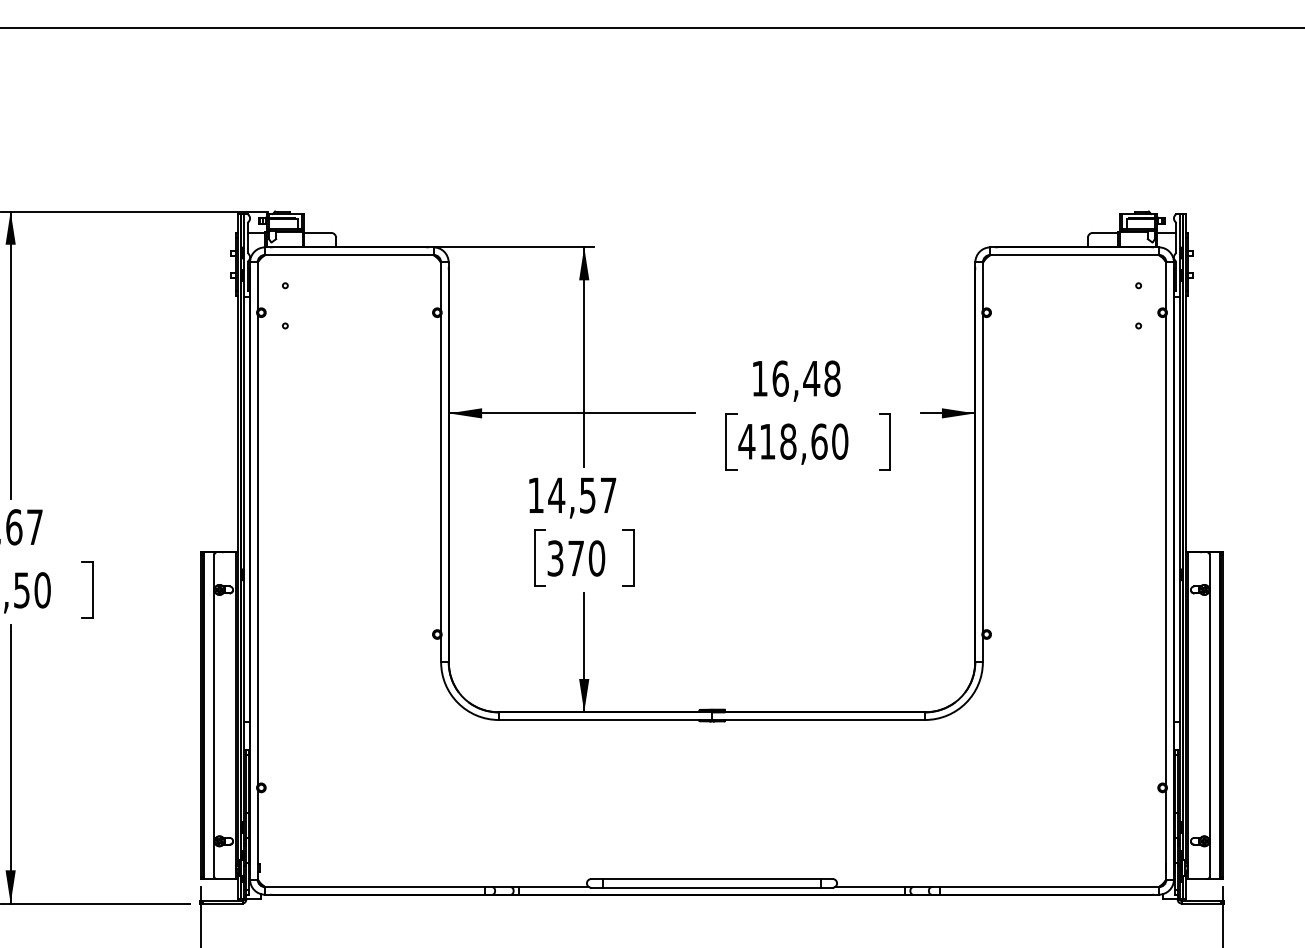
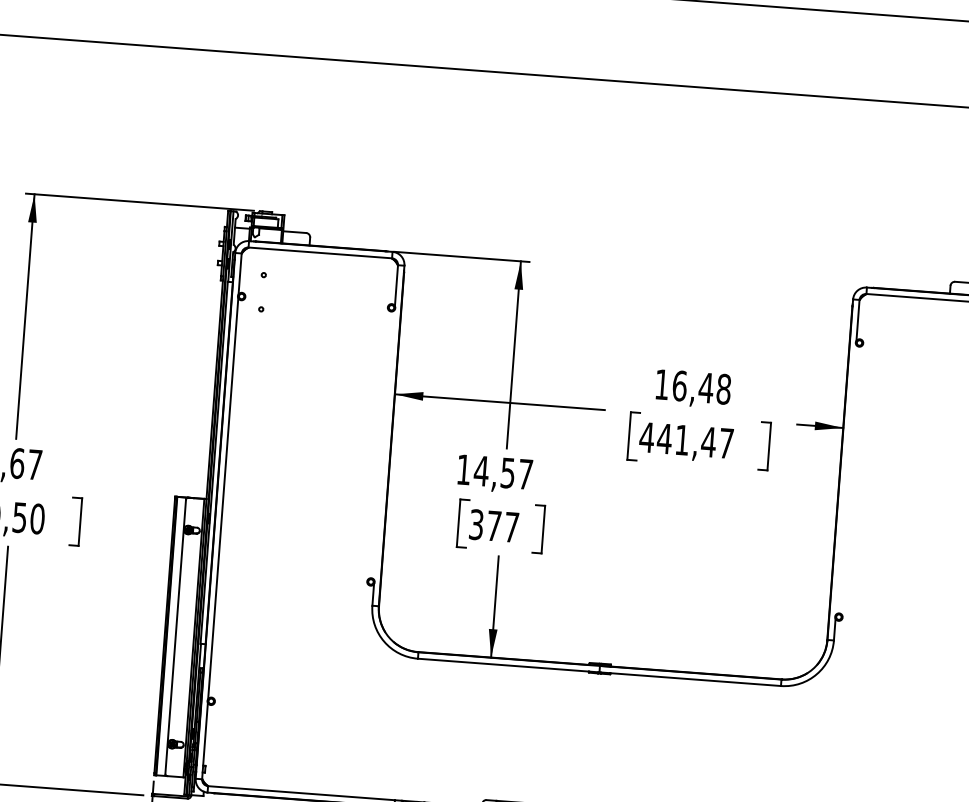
text: (803, 441) -> (695, 440), 418,60 -> 441,47
line: (441, 473) -> (384, 445), removed
line: (982, 473) -> (845, 479), removed
text: (596, 558) -> (511, 527), 370 -> 377

